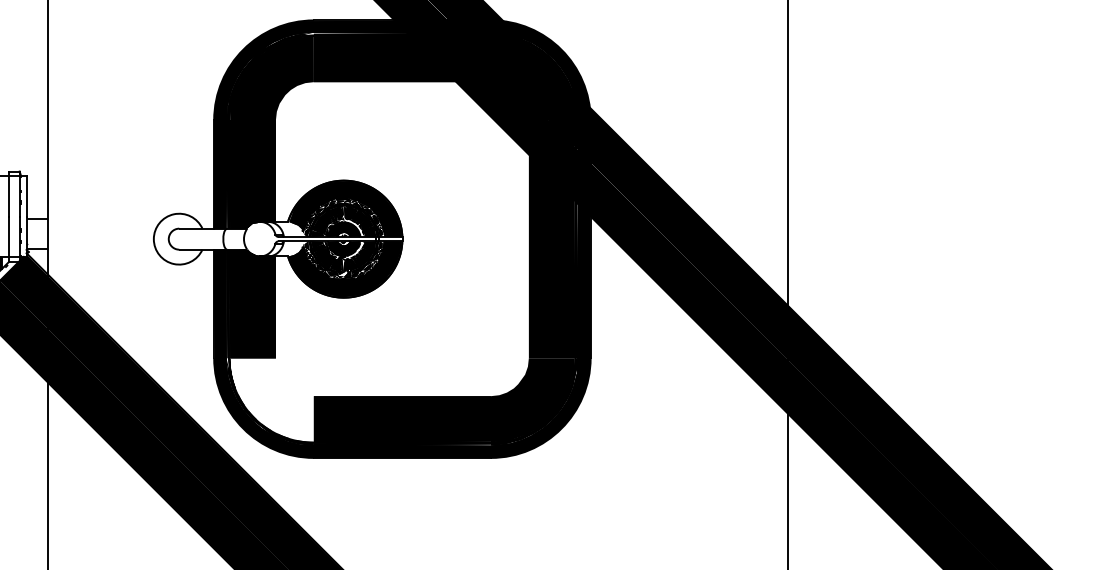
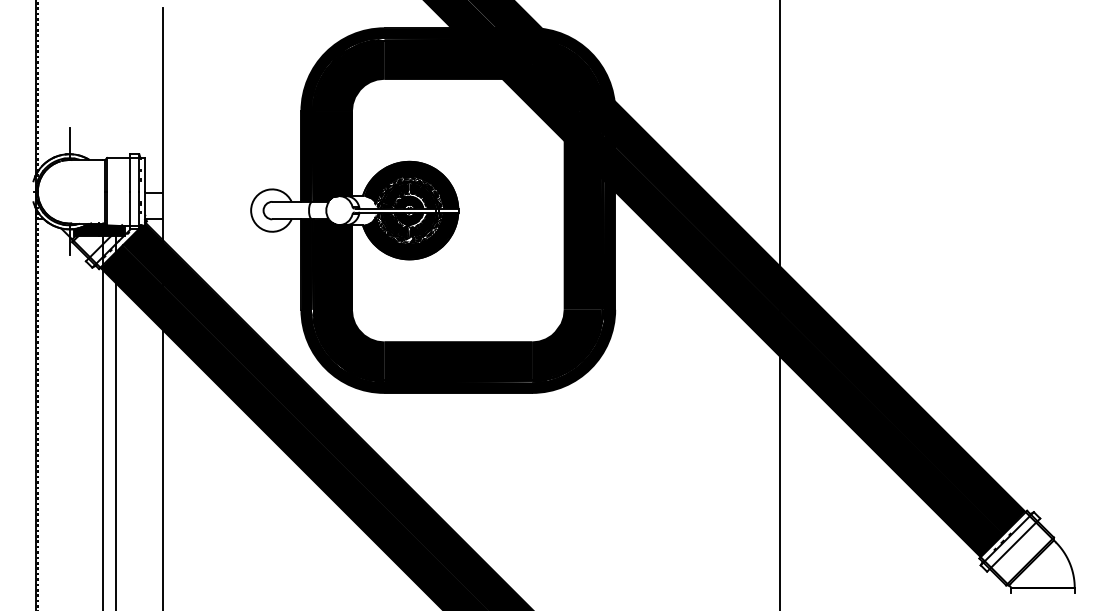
fill: (271, 399) -> (349, 344), added

